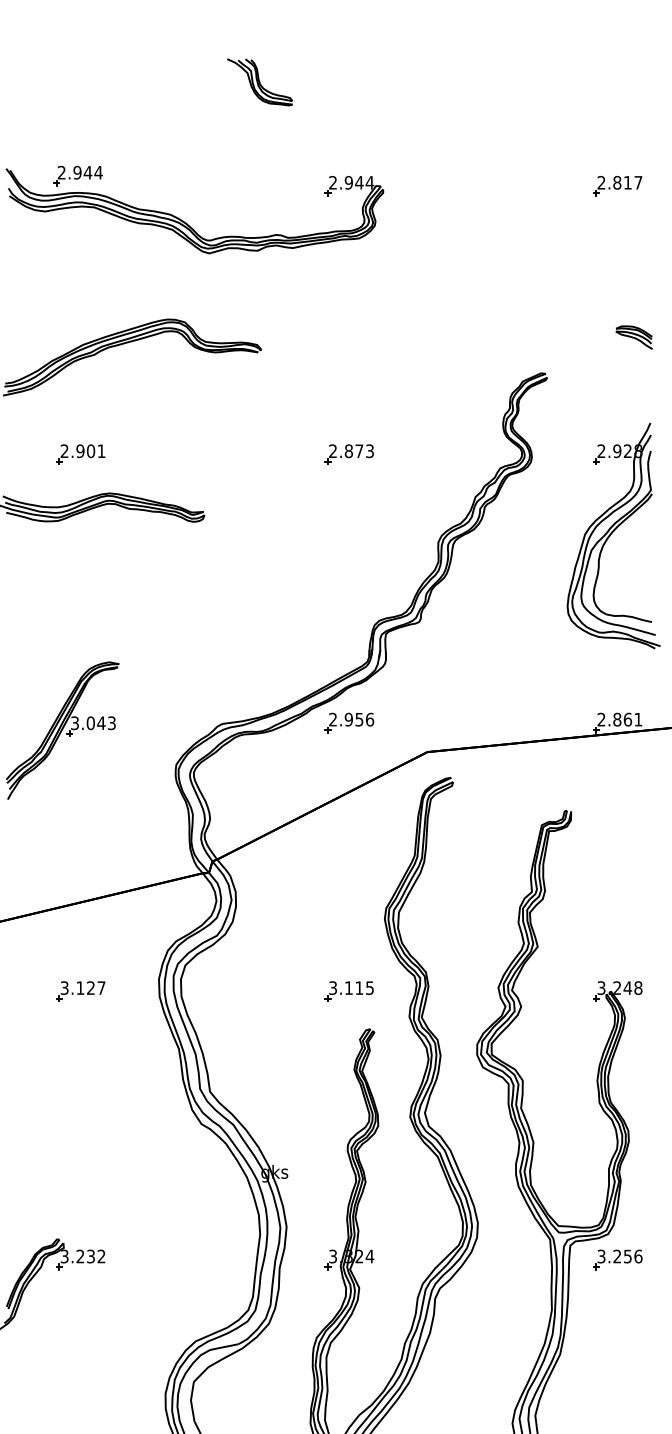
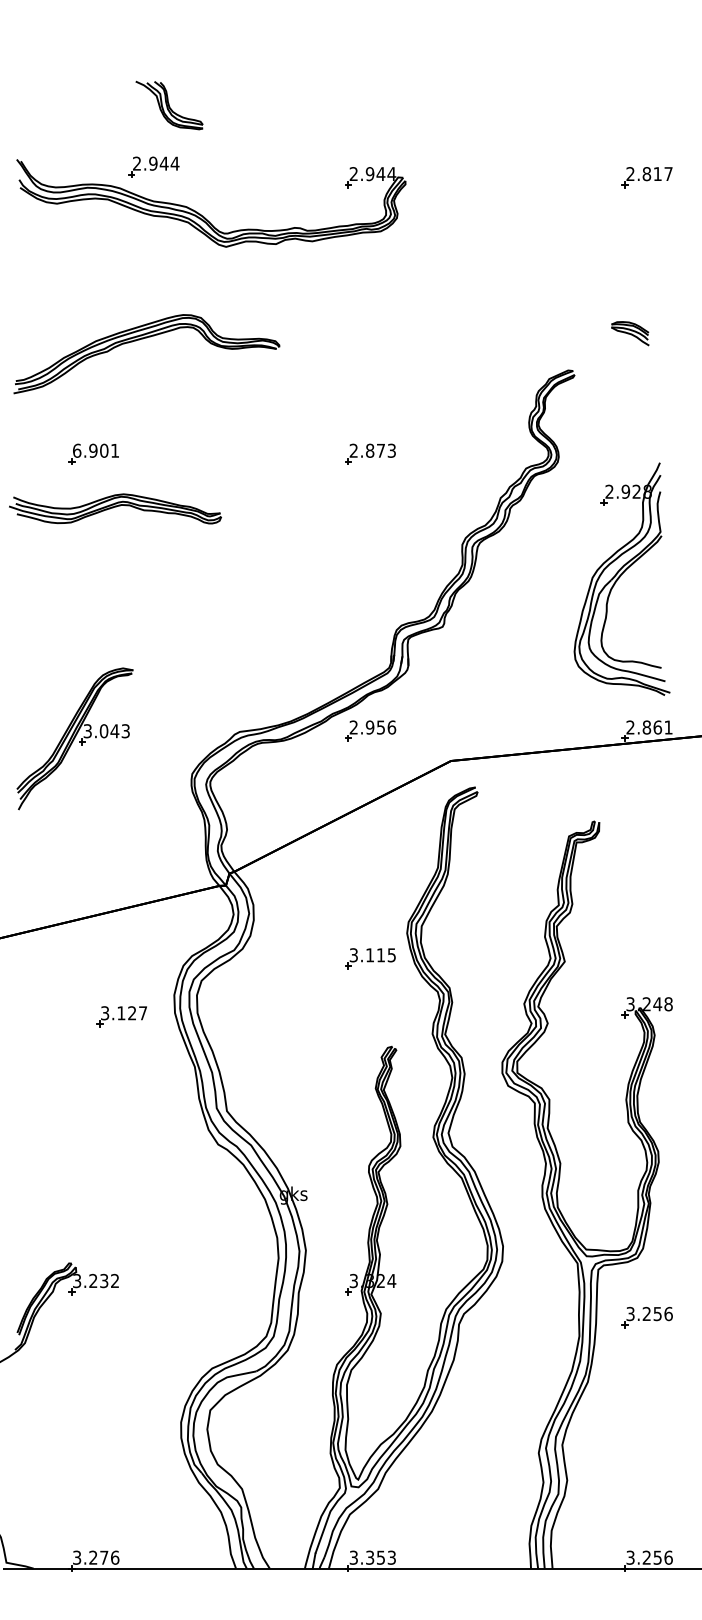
part: (260, 82) -> (169, 105), moved
part: (77, 175) -> (153, 166), moved
part: (634, 337) -> (630, 333), moved
text: (65, 450) -> (77, 450), 2.901 -> 6.901
part: (613, 535) -> (621, 578), moved
part: (80, 991) -> (121, 1016), moved
part: (349, 991) -> (370, 958), moved
part: (616, 1259) -> (646, 1317), moved

